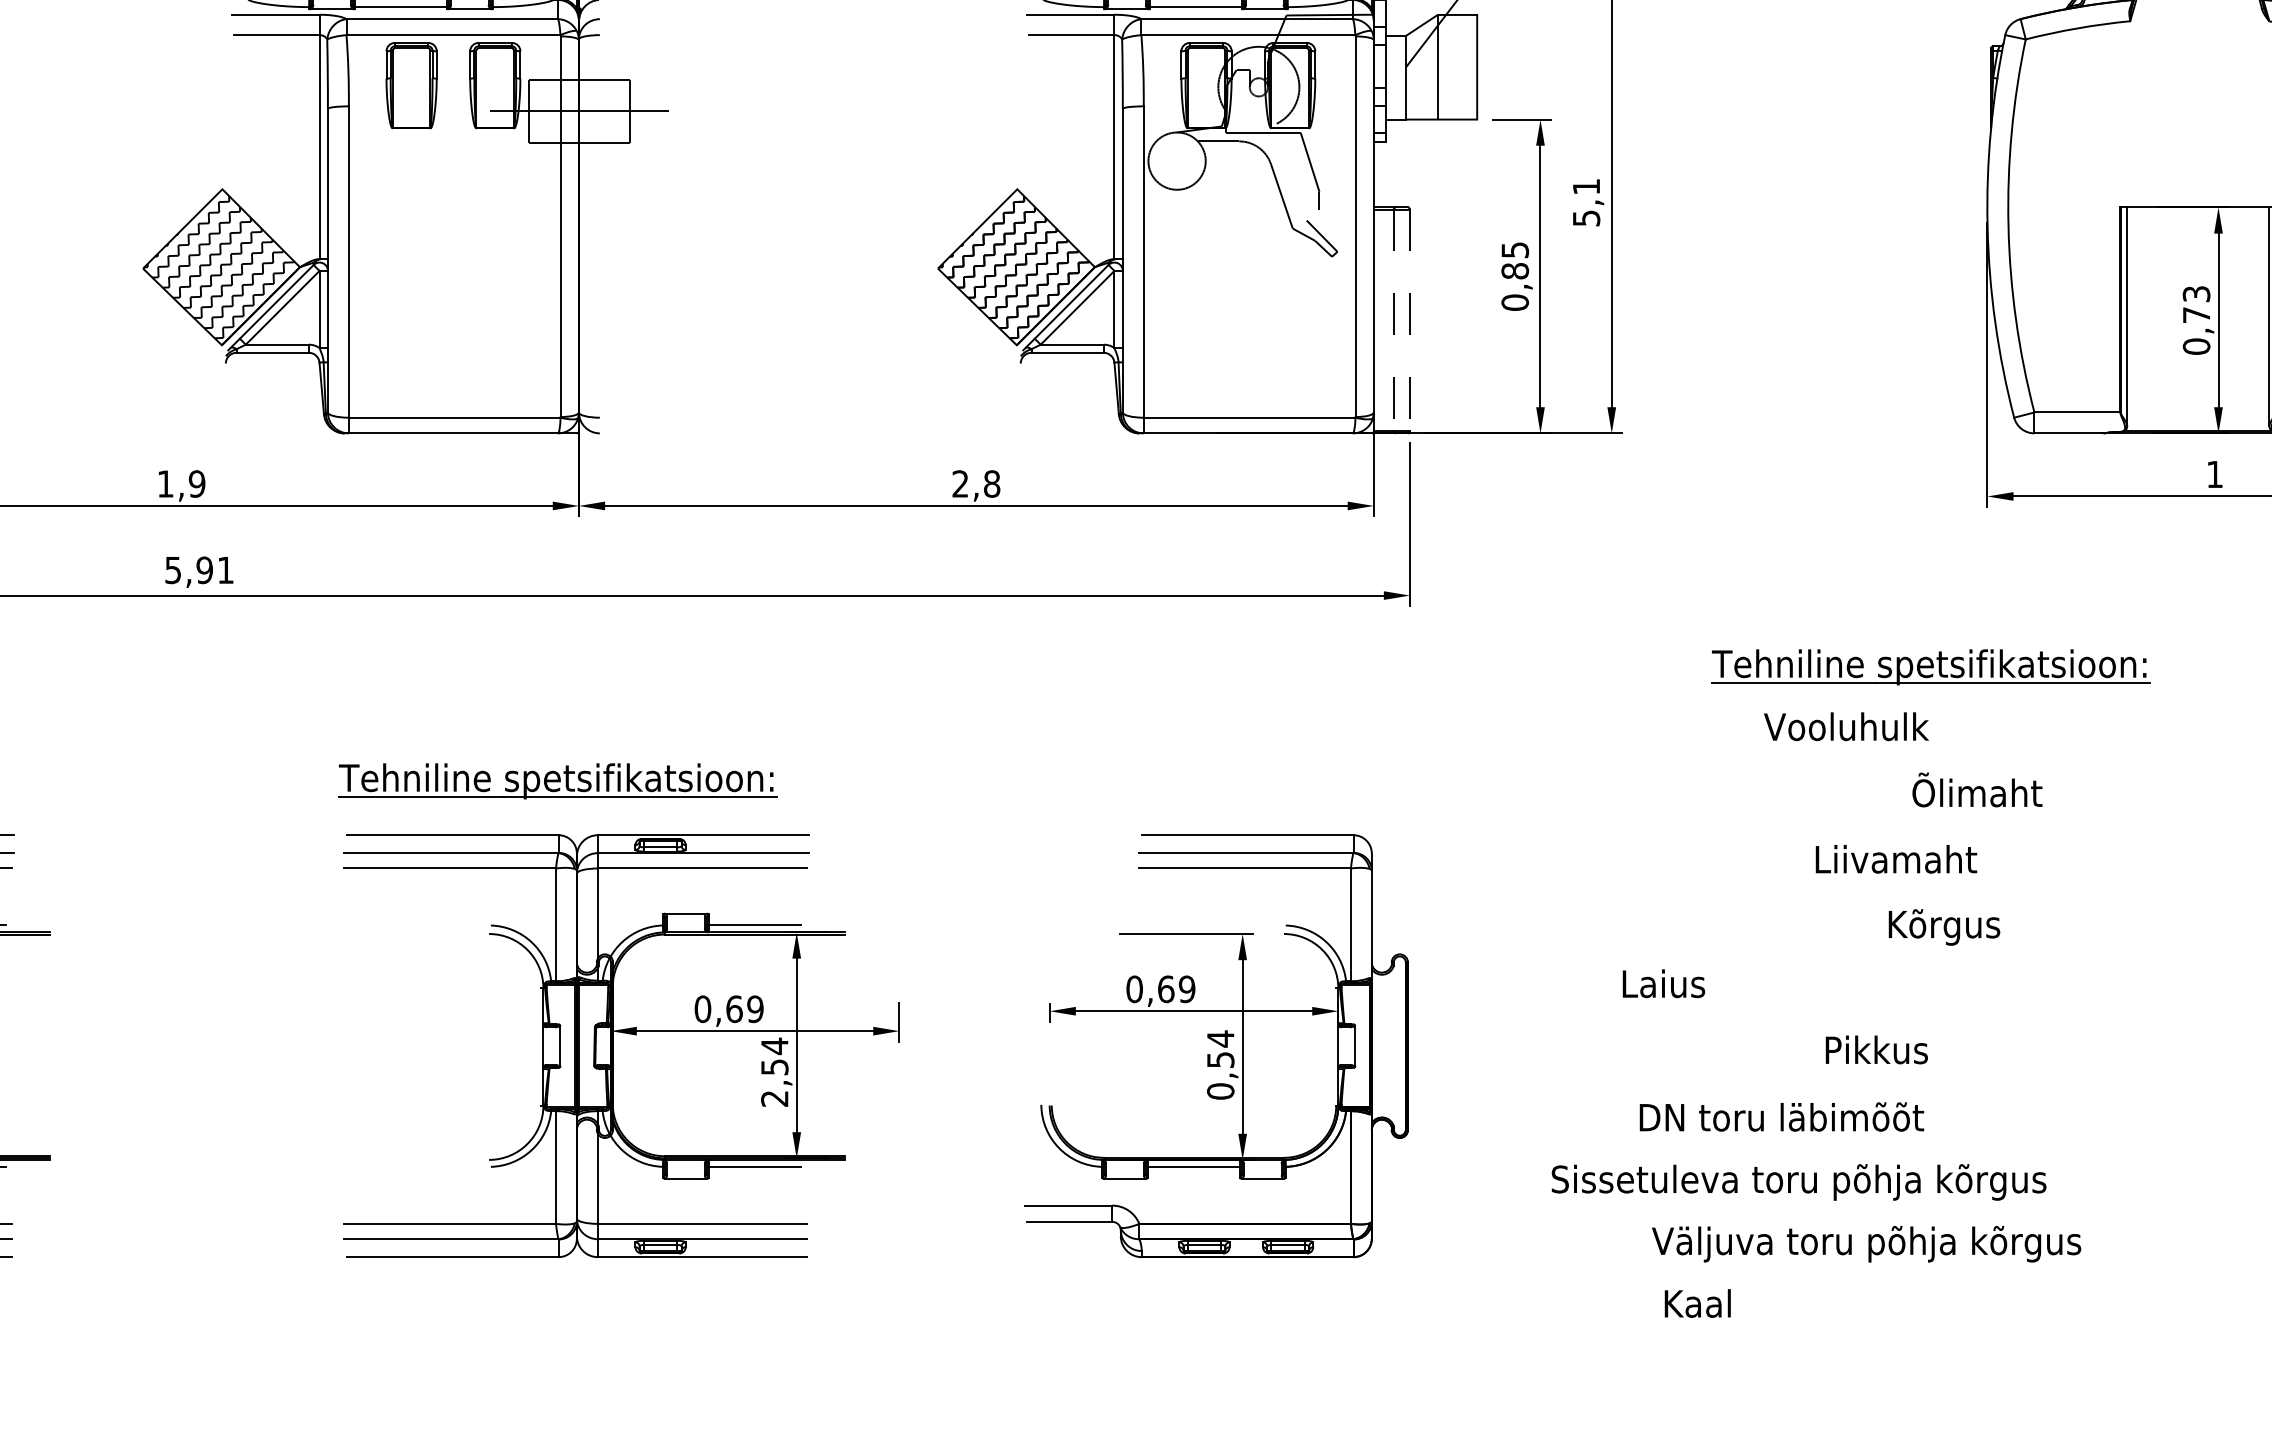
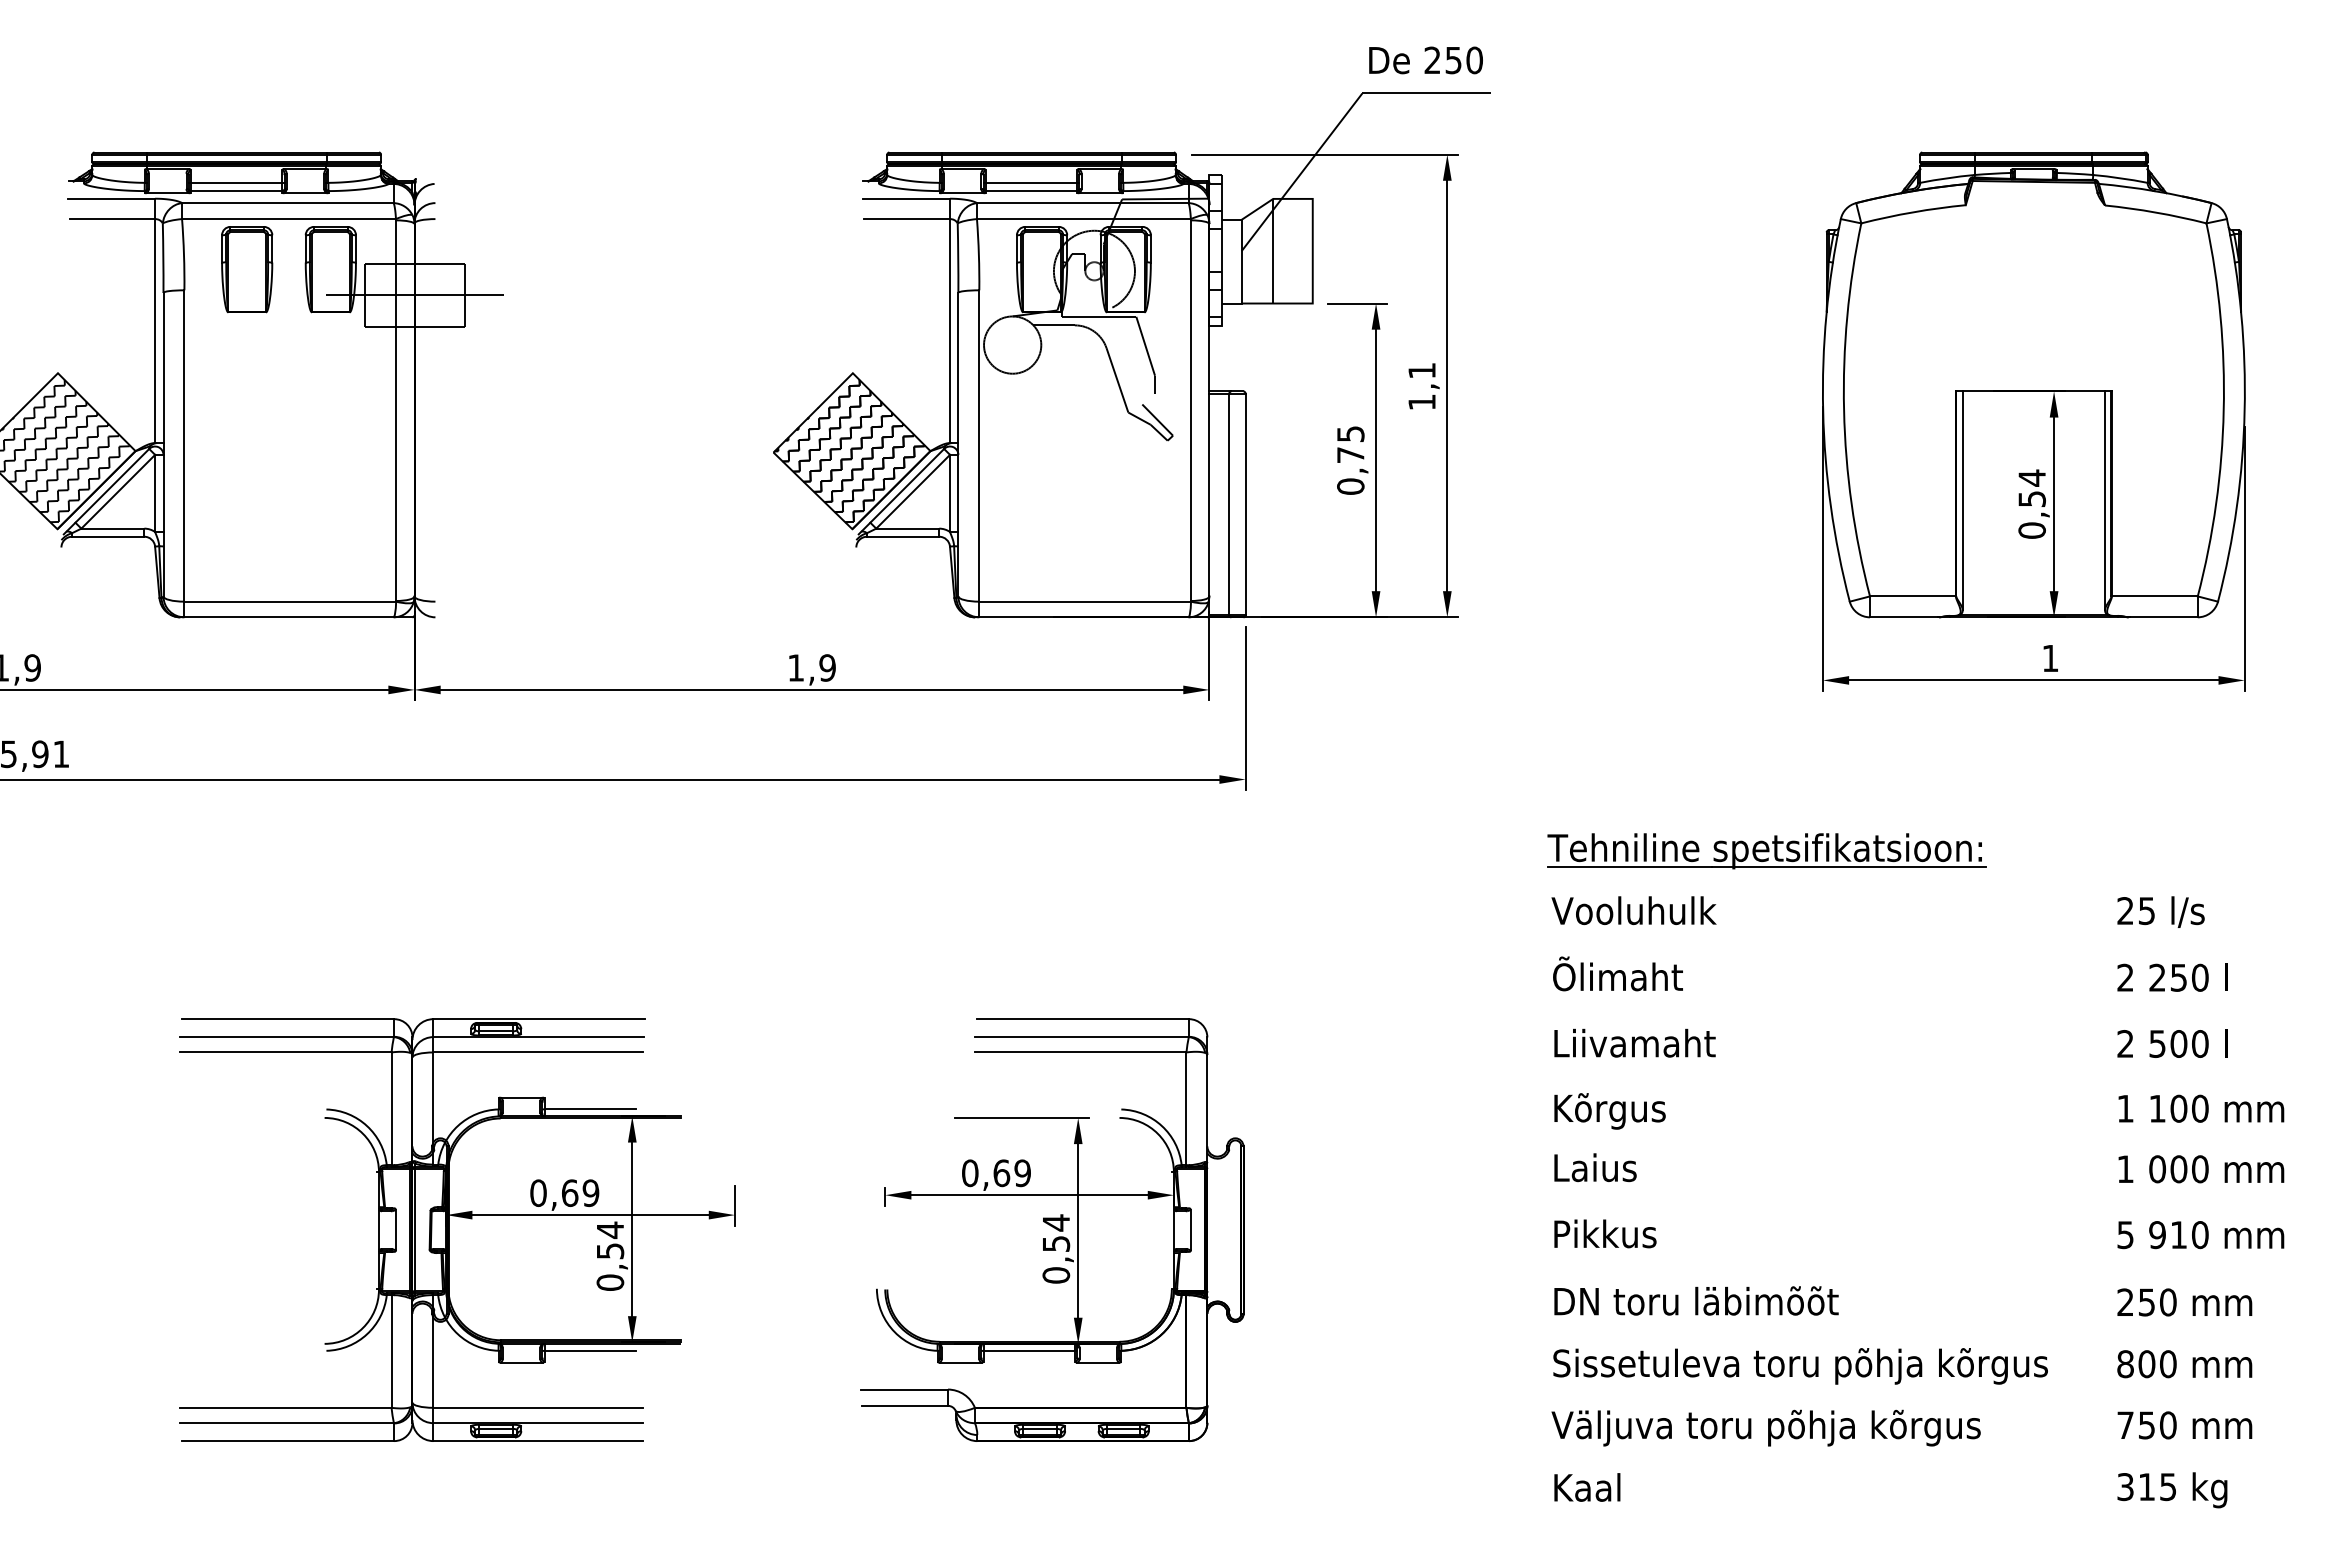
text: (1585, 218) -> (1421, 402), 5,1 -> 1,1
text: (1514, 271) -> (1350, 455), 0,85 -> 0,75
text: (2195, 303) -> (2031, 487), 0,73 -> 0,54
line: (1393, 320) -> (1229, 504), dashed -> solid
line: (1409, 320) -> (1245, 504), dashed -> solid
text: (975, 483) -> (811, 667), 2,8 -> 1,9
text: (1845, 726) -> (1633, 910), moved
part: (557, 781) -> (393, 965), removed
text: (1976, 789) -> (1617, 973), moved
text: (1895, 858) -> (1634, 1042), moved
text: (1943, 927) -> (1609, 1111), moved
text: (1663, 983) -> (1595, 1167), moved
text: (1876, 1049) -> (1605, 1233), moved
text: (774, 1098) -> (610, 1282), 2,54 -> 0,54
text: (1781, 1116) -> (1696, 1300), moved
text: (1798, 1182) -> (1800, 1366), moved
text: (1865, 1243) -> (1765, 1427), moved
text: (1697, 1303) -> (1587, 1487), moved

